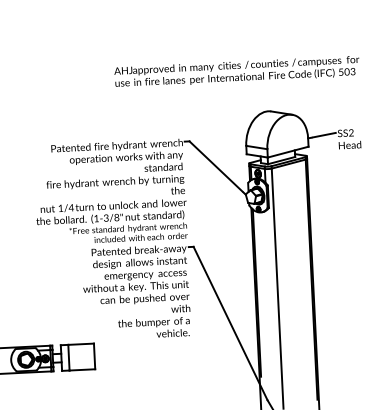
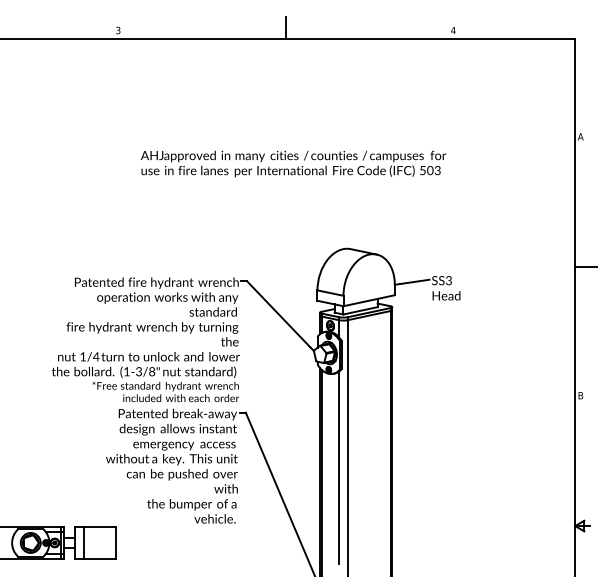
text: (237, 71) -> (293, 163), moved
text: (351, 134) -> (448, 282), SS2 -> SS3
line: (270, 287) -> (339, 467), added

